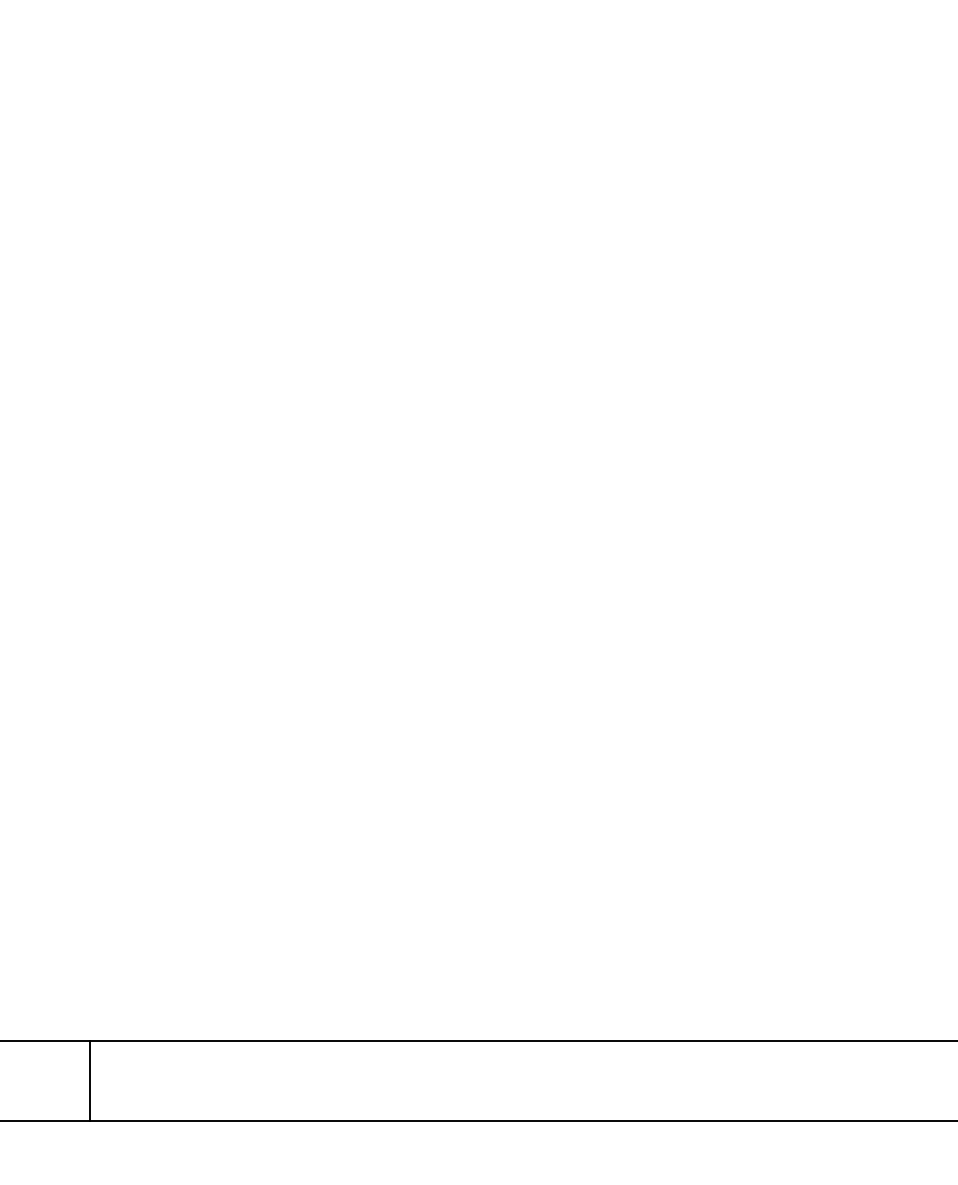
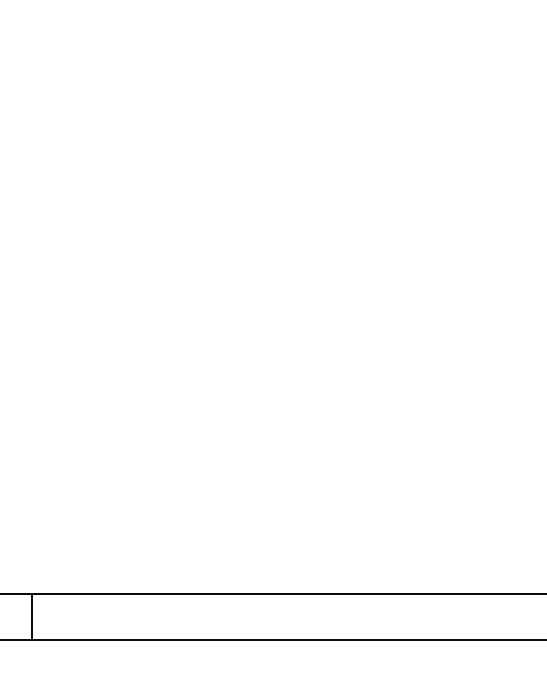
line: (90, 1080) -> (32, 617), moved

